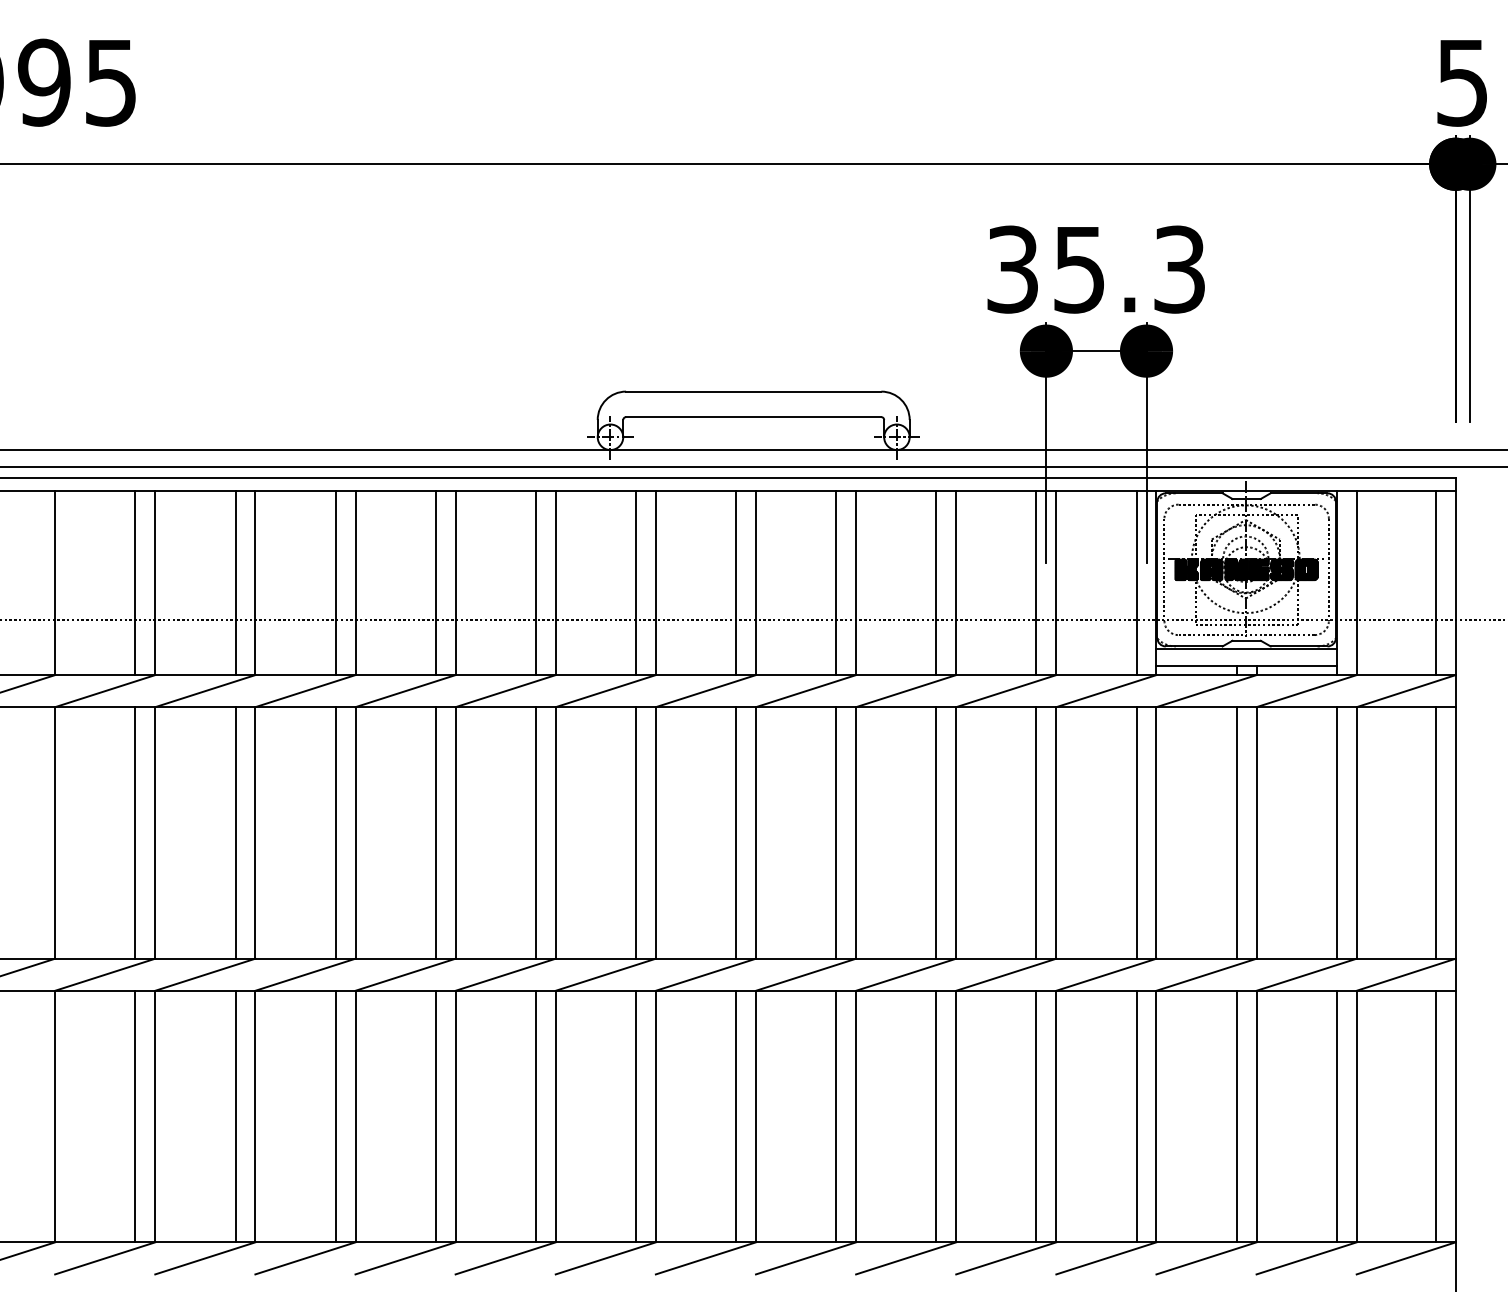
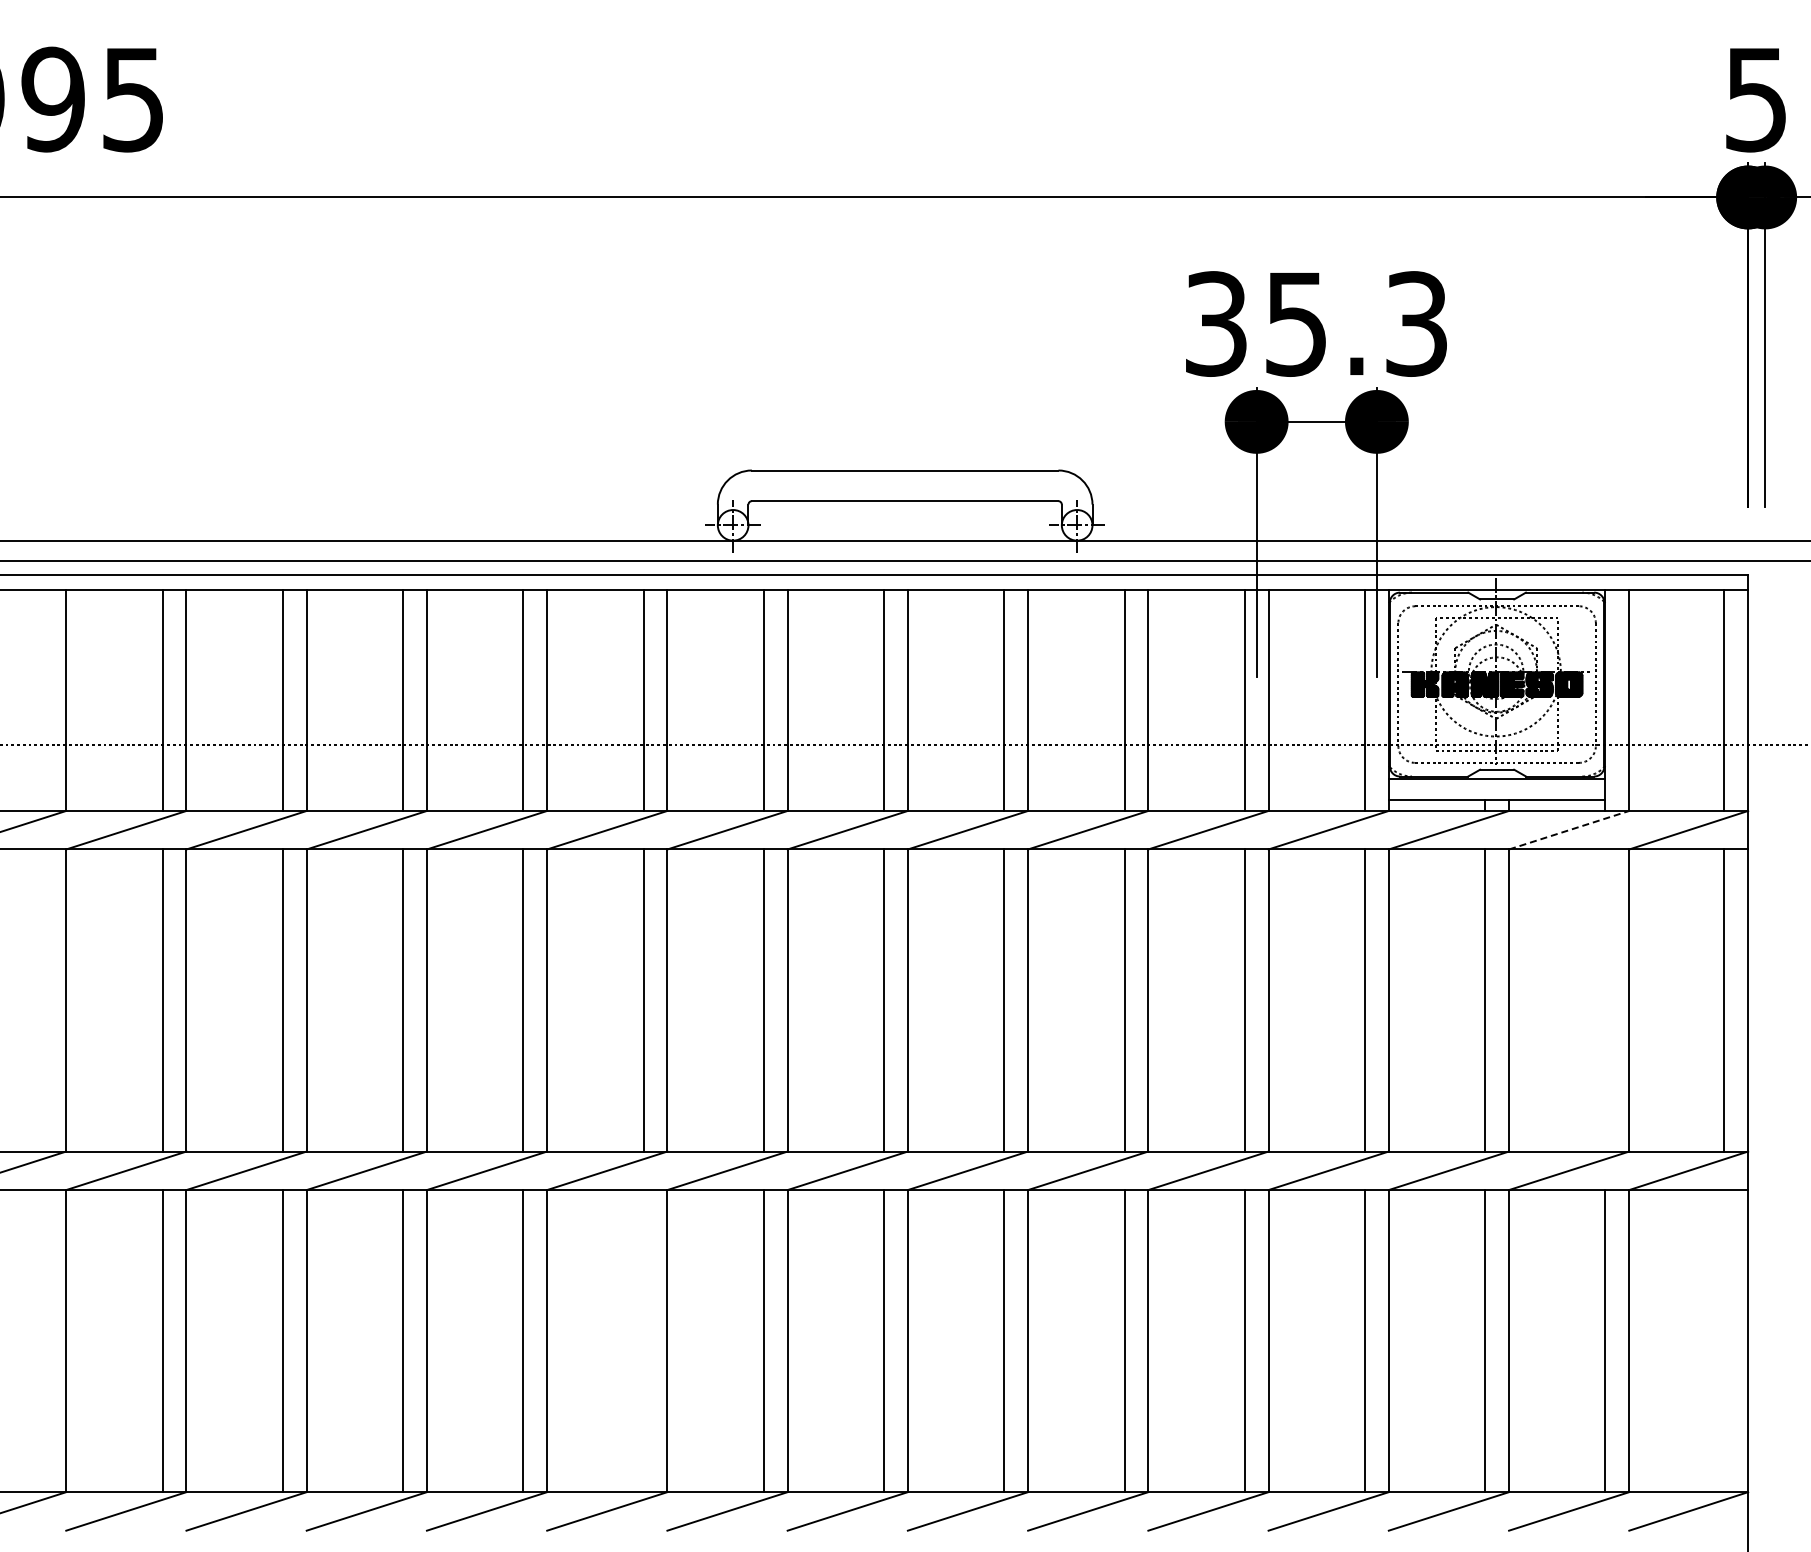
line: (1306, 691) -> (1569, 830), solid -> dashed
line: (1336, 832) -> (1605, 1000), removed
line: (535, 1116) -> (643, 1341), removed
line: (1435, 1116) -> (1724, 1341), removed

